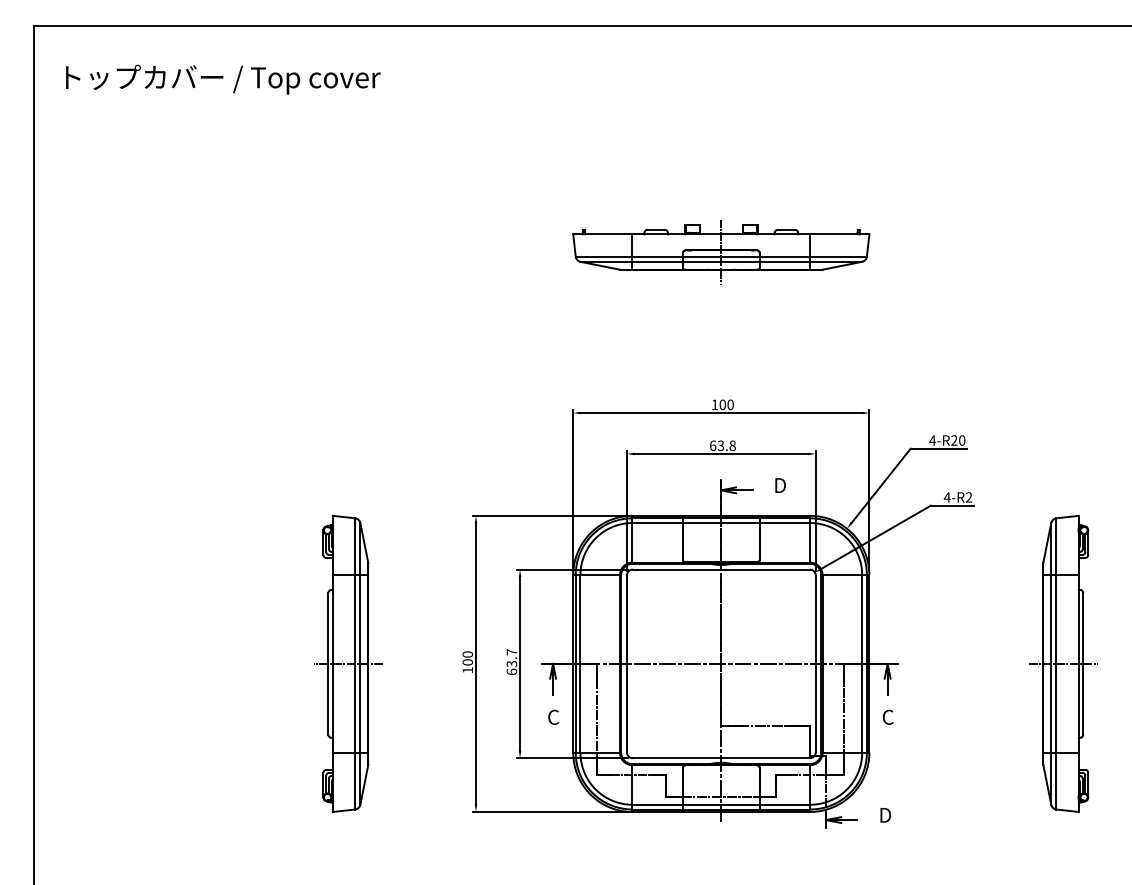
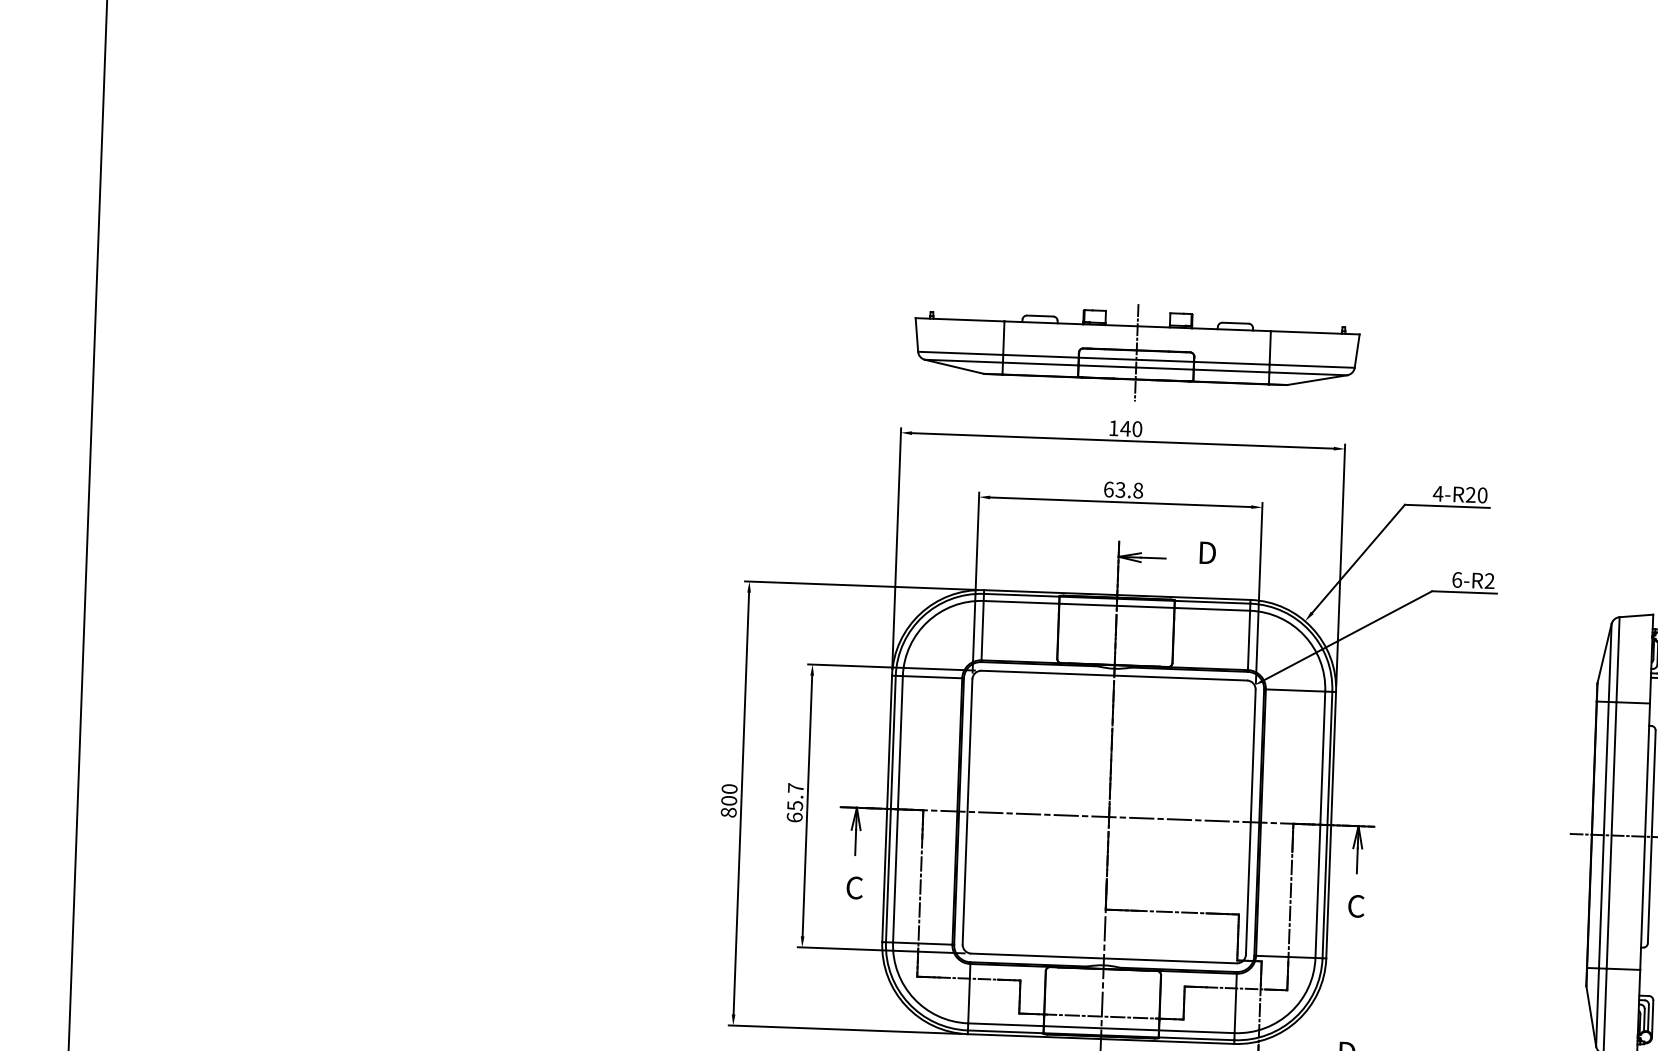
part: (721, 252) -> (1136, 353), moved
text: (722, 404) -> (1125, 428), 100 -> 140
text: (946, 497) -> (1455, 579), 4-R2 -> 6-R2
part: (348, 663) -> (550, 795), removed
text: (511, 663) -> (794, 804), 63.7 -> 65.7
text: (467, 670) -> (728, 812), 100 -> 800

